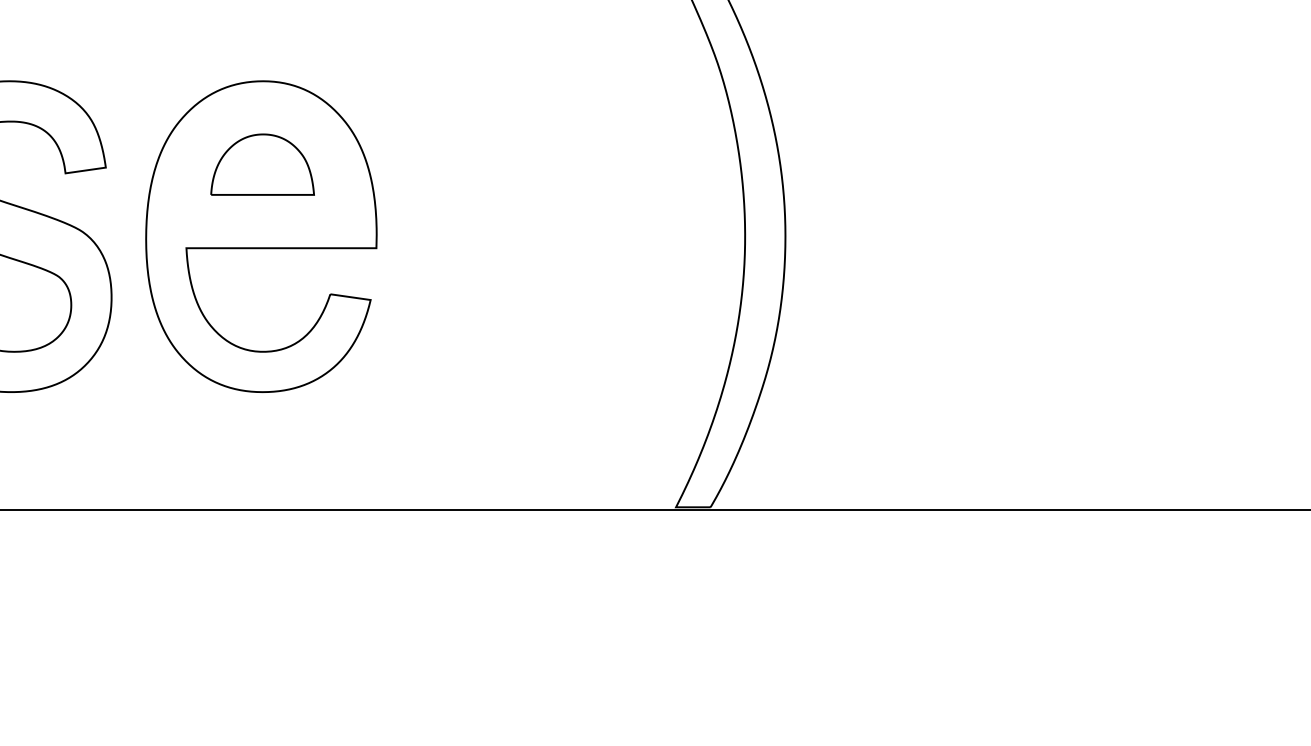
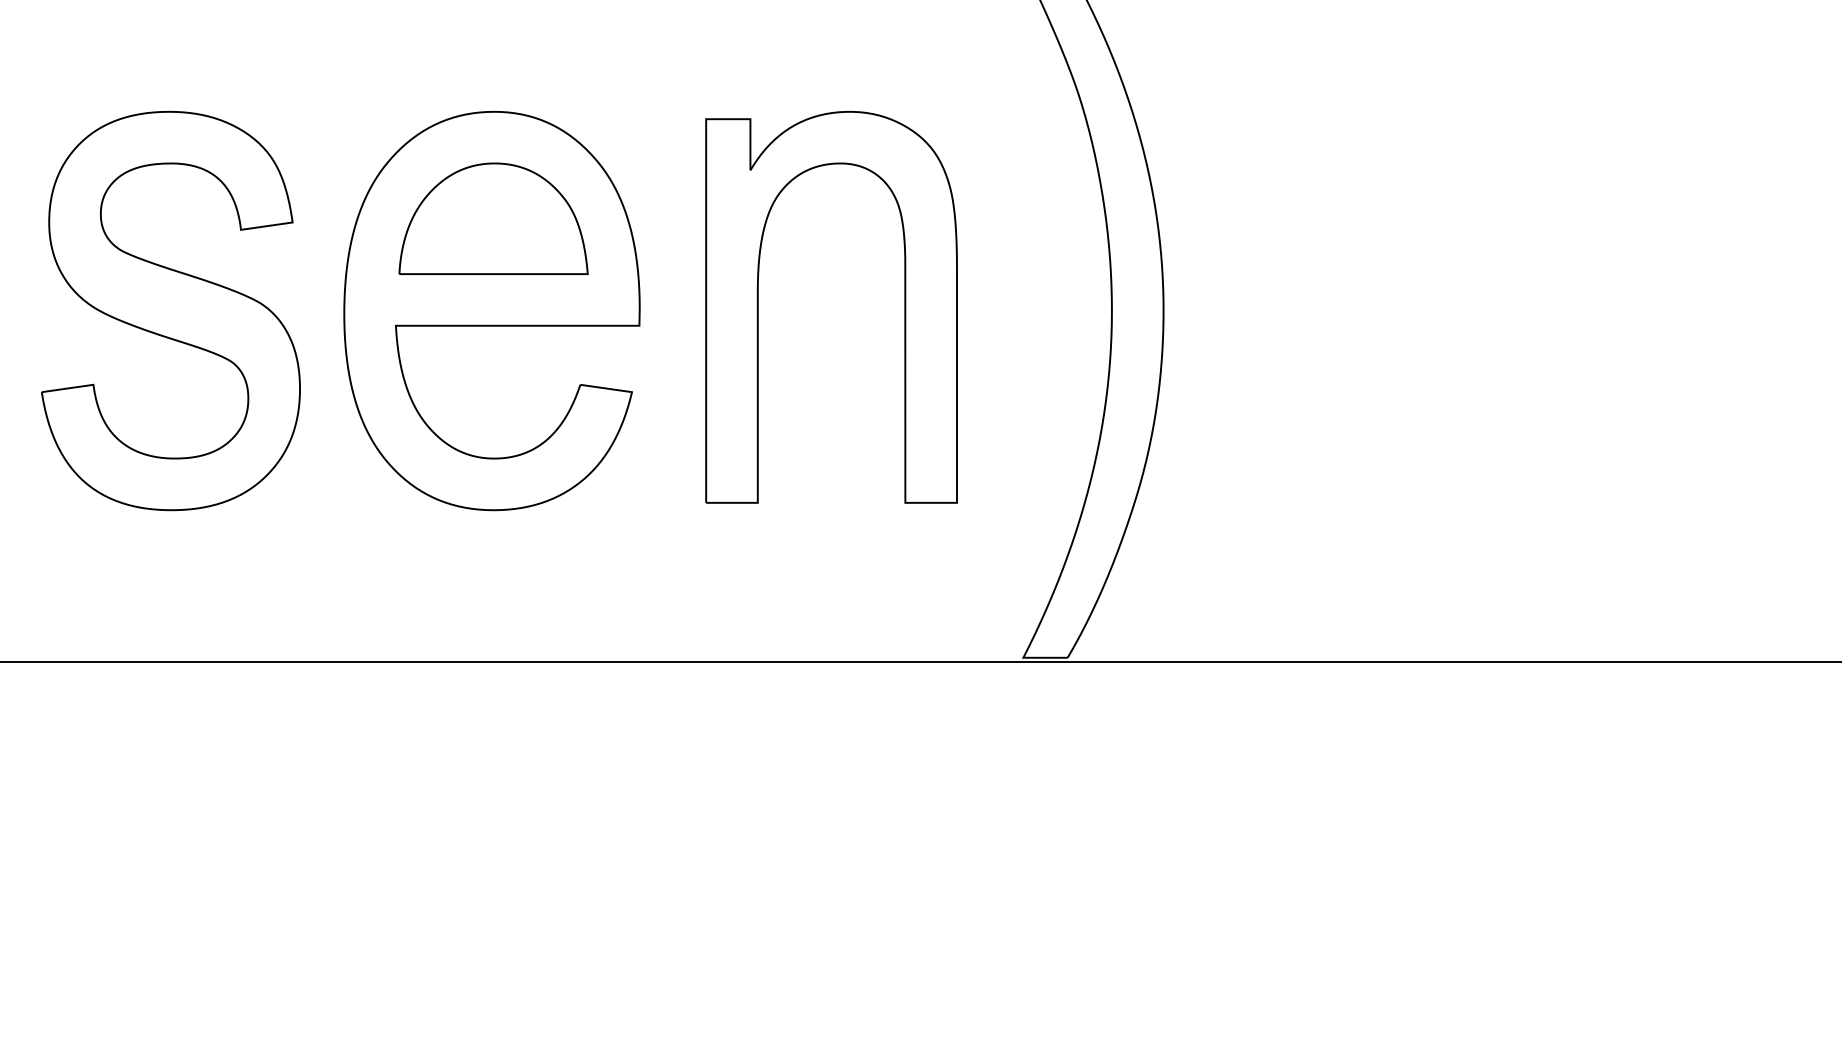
part: (262, 164) -> (493, 218), size x1.43
part: (469, 233) -> (758, 307), added

